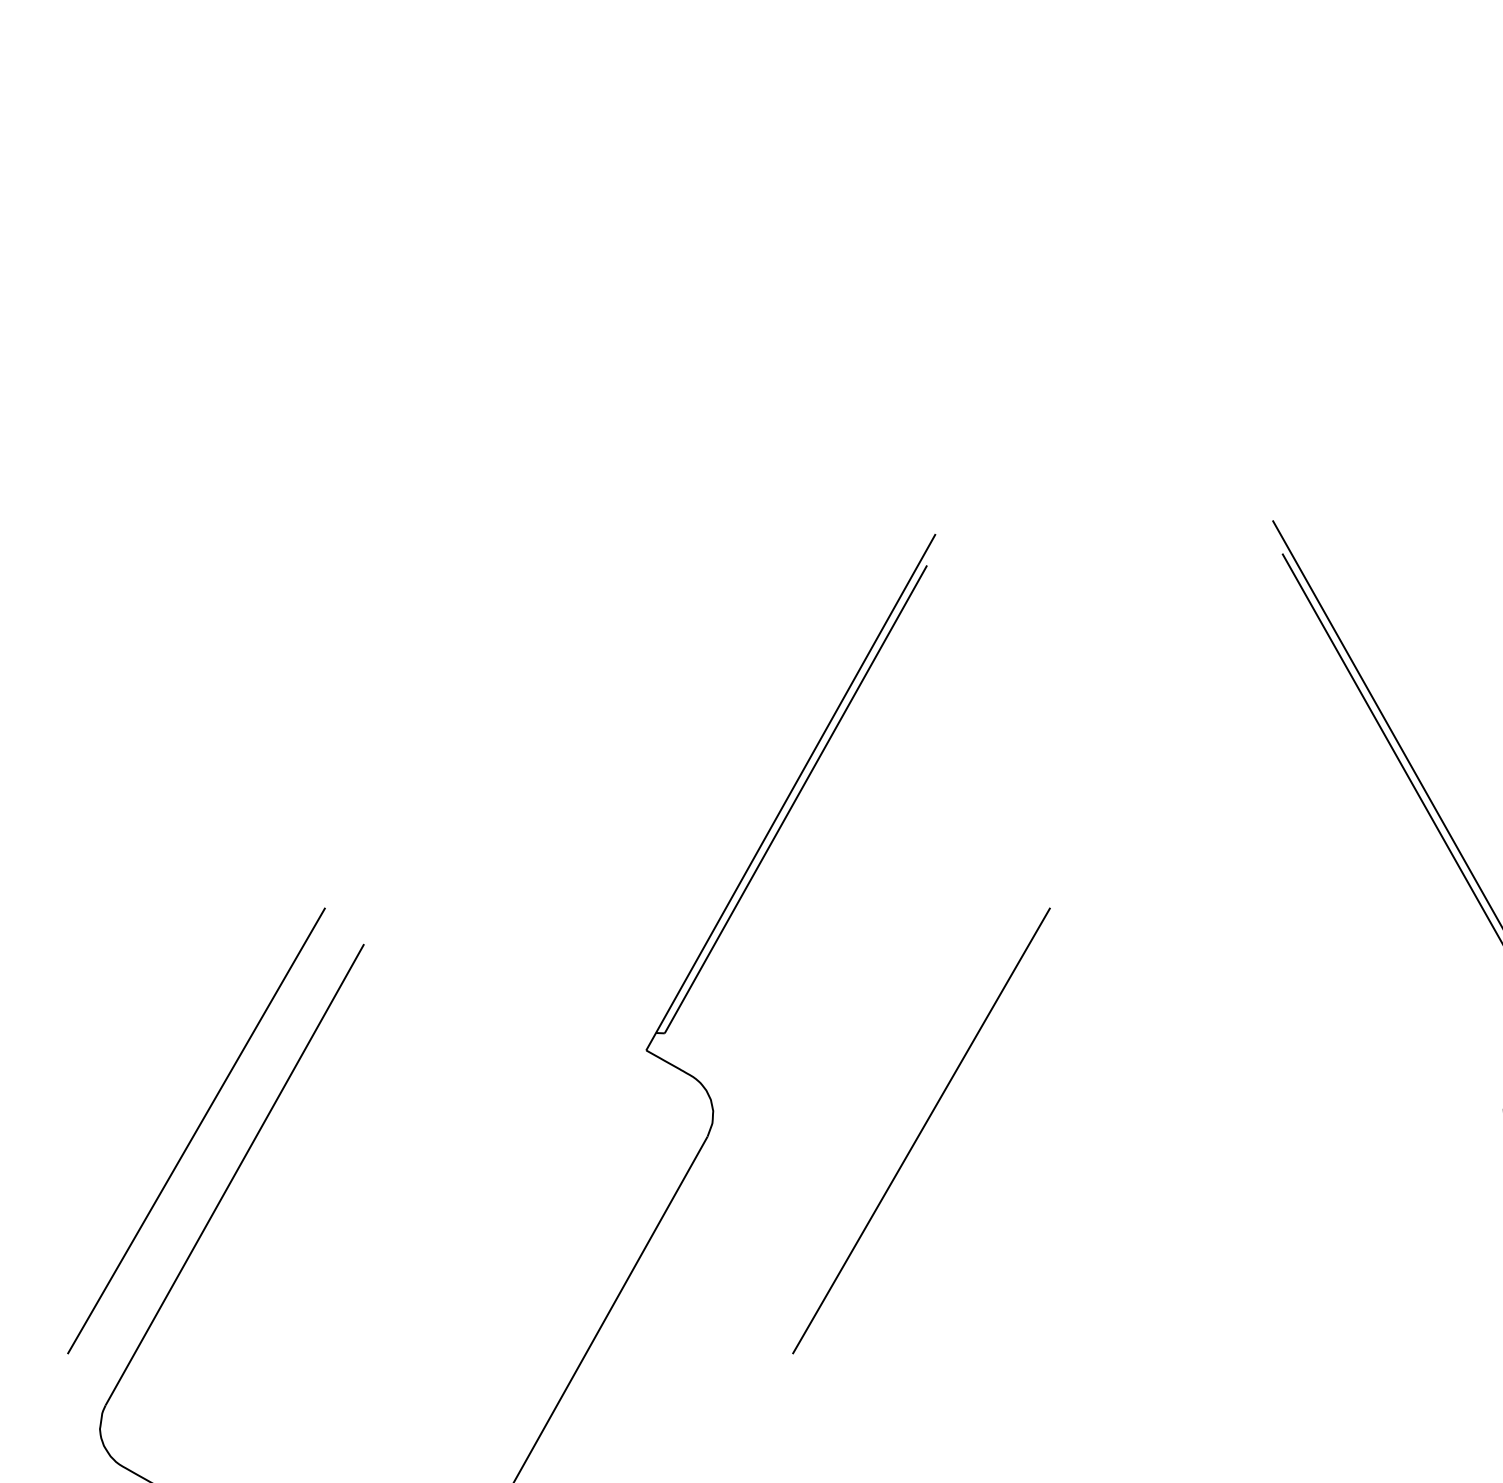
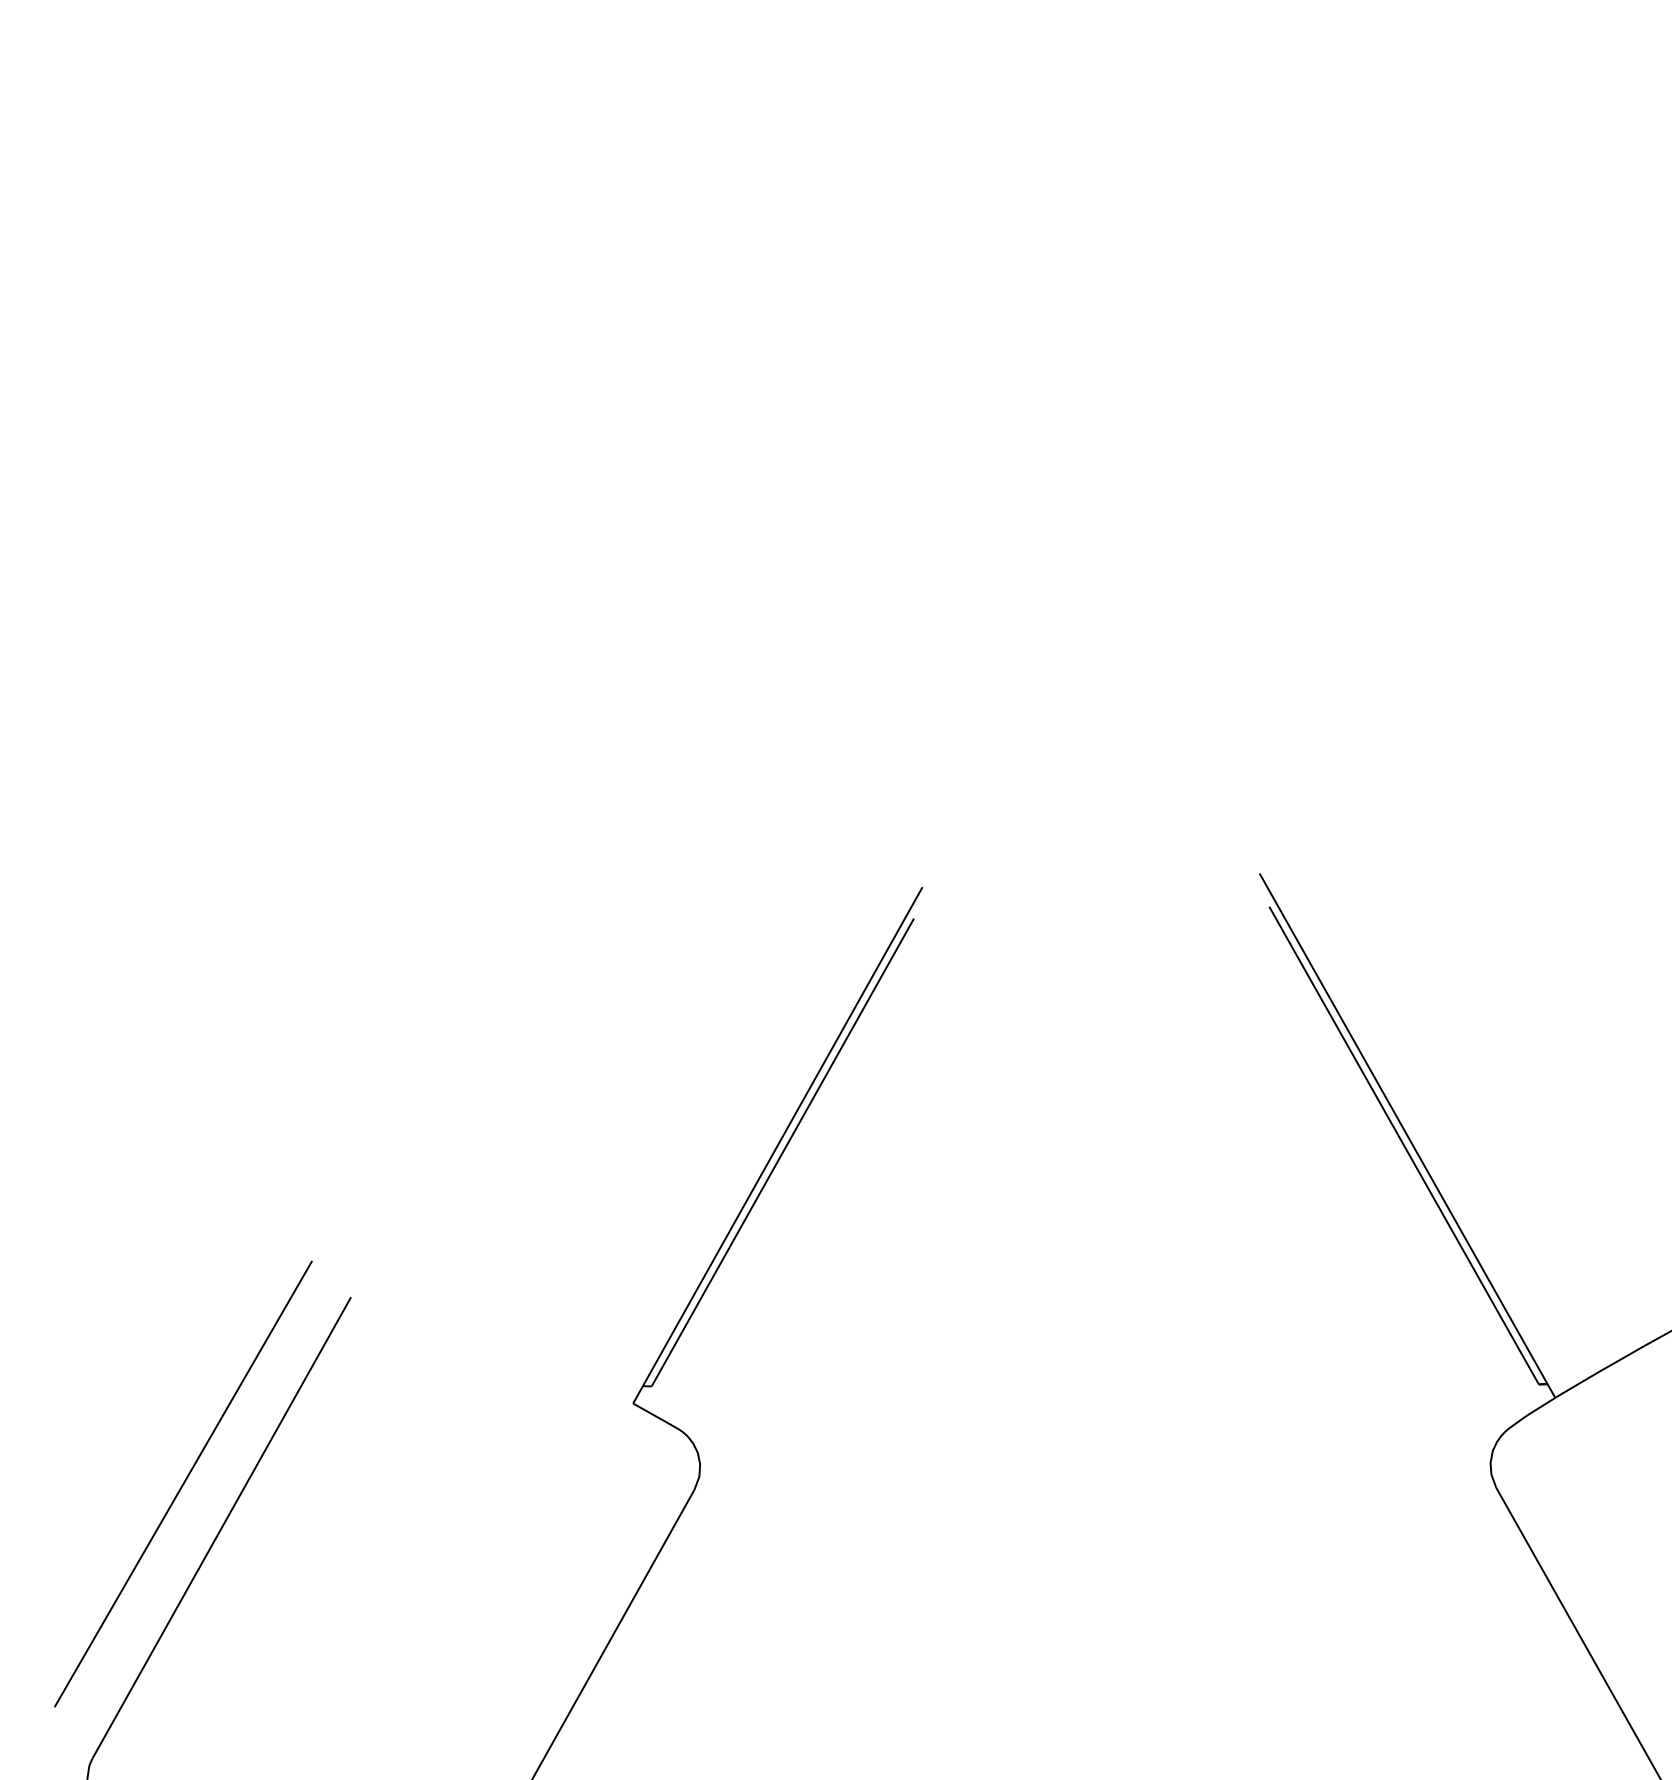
line: (921, 1130) -> (908, 1483), removed

